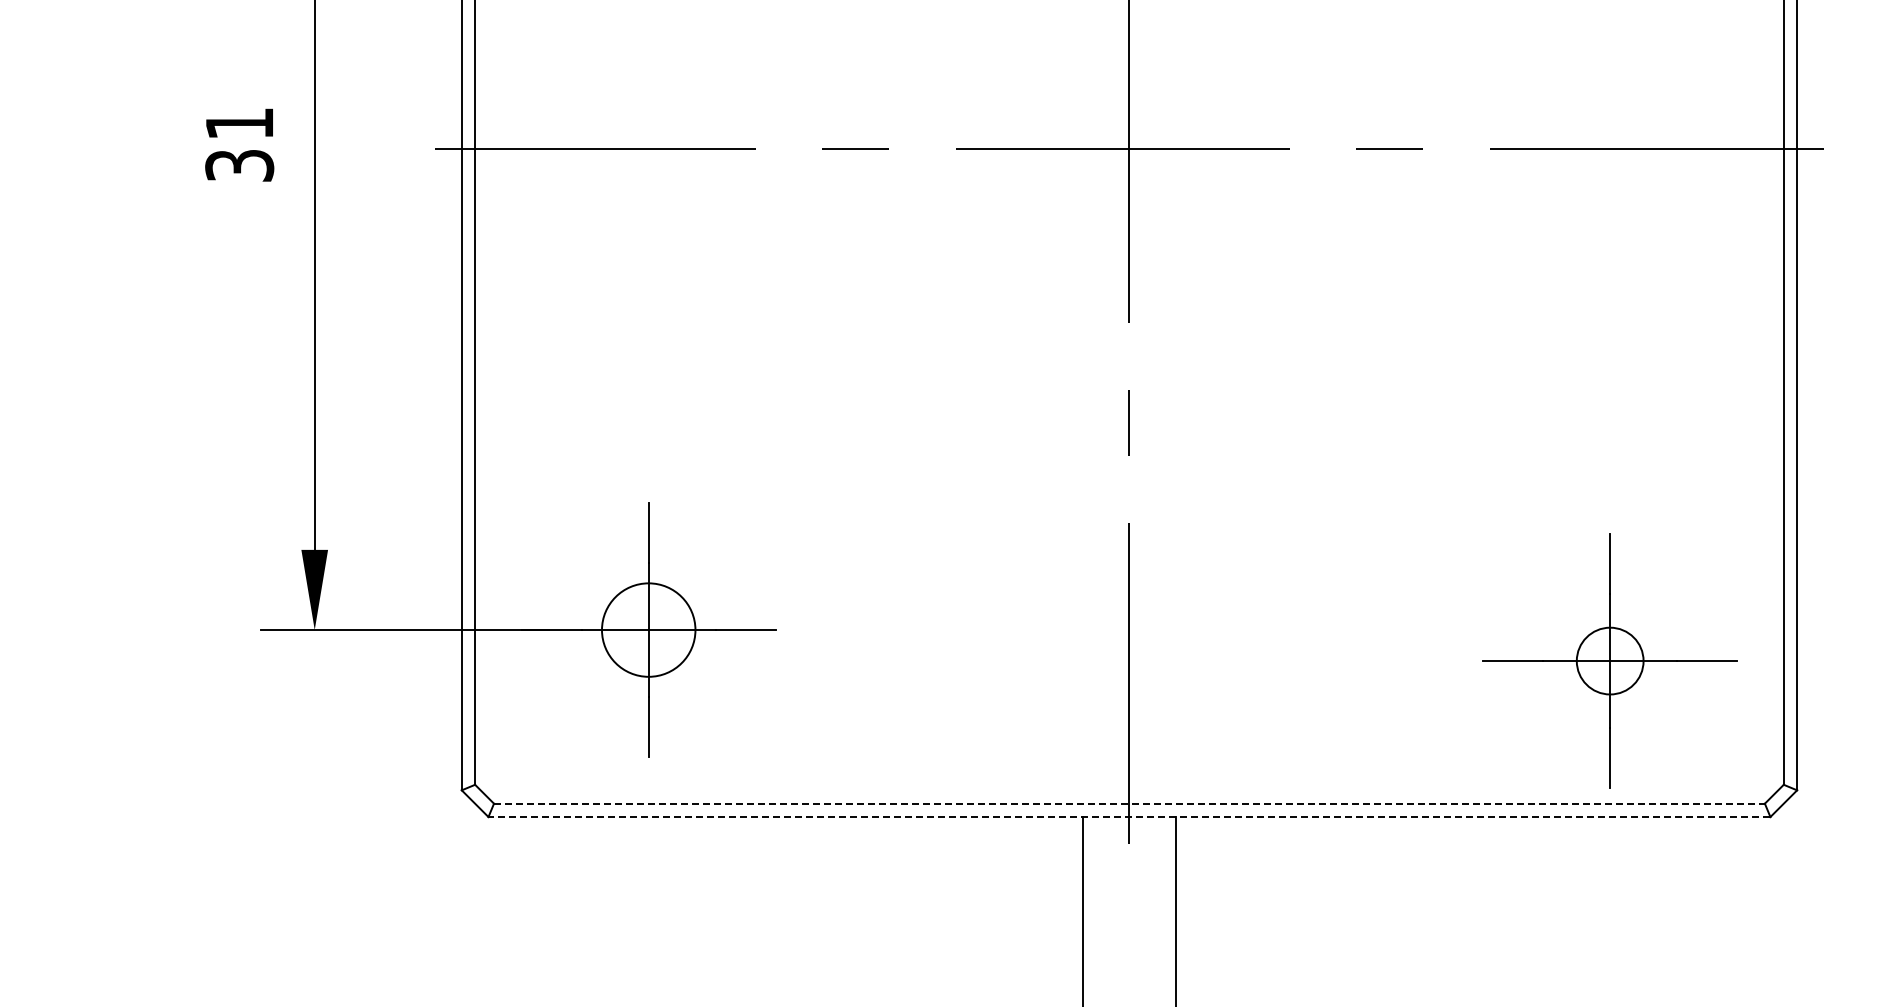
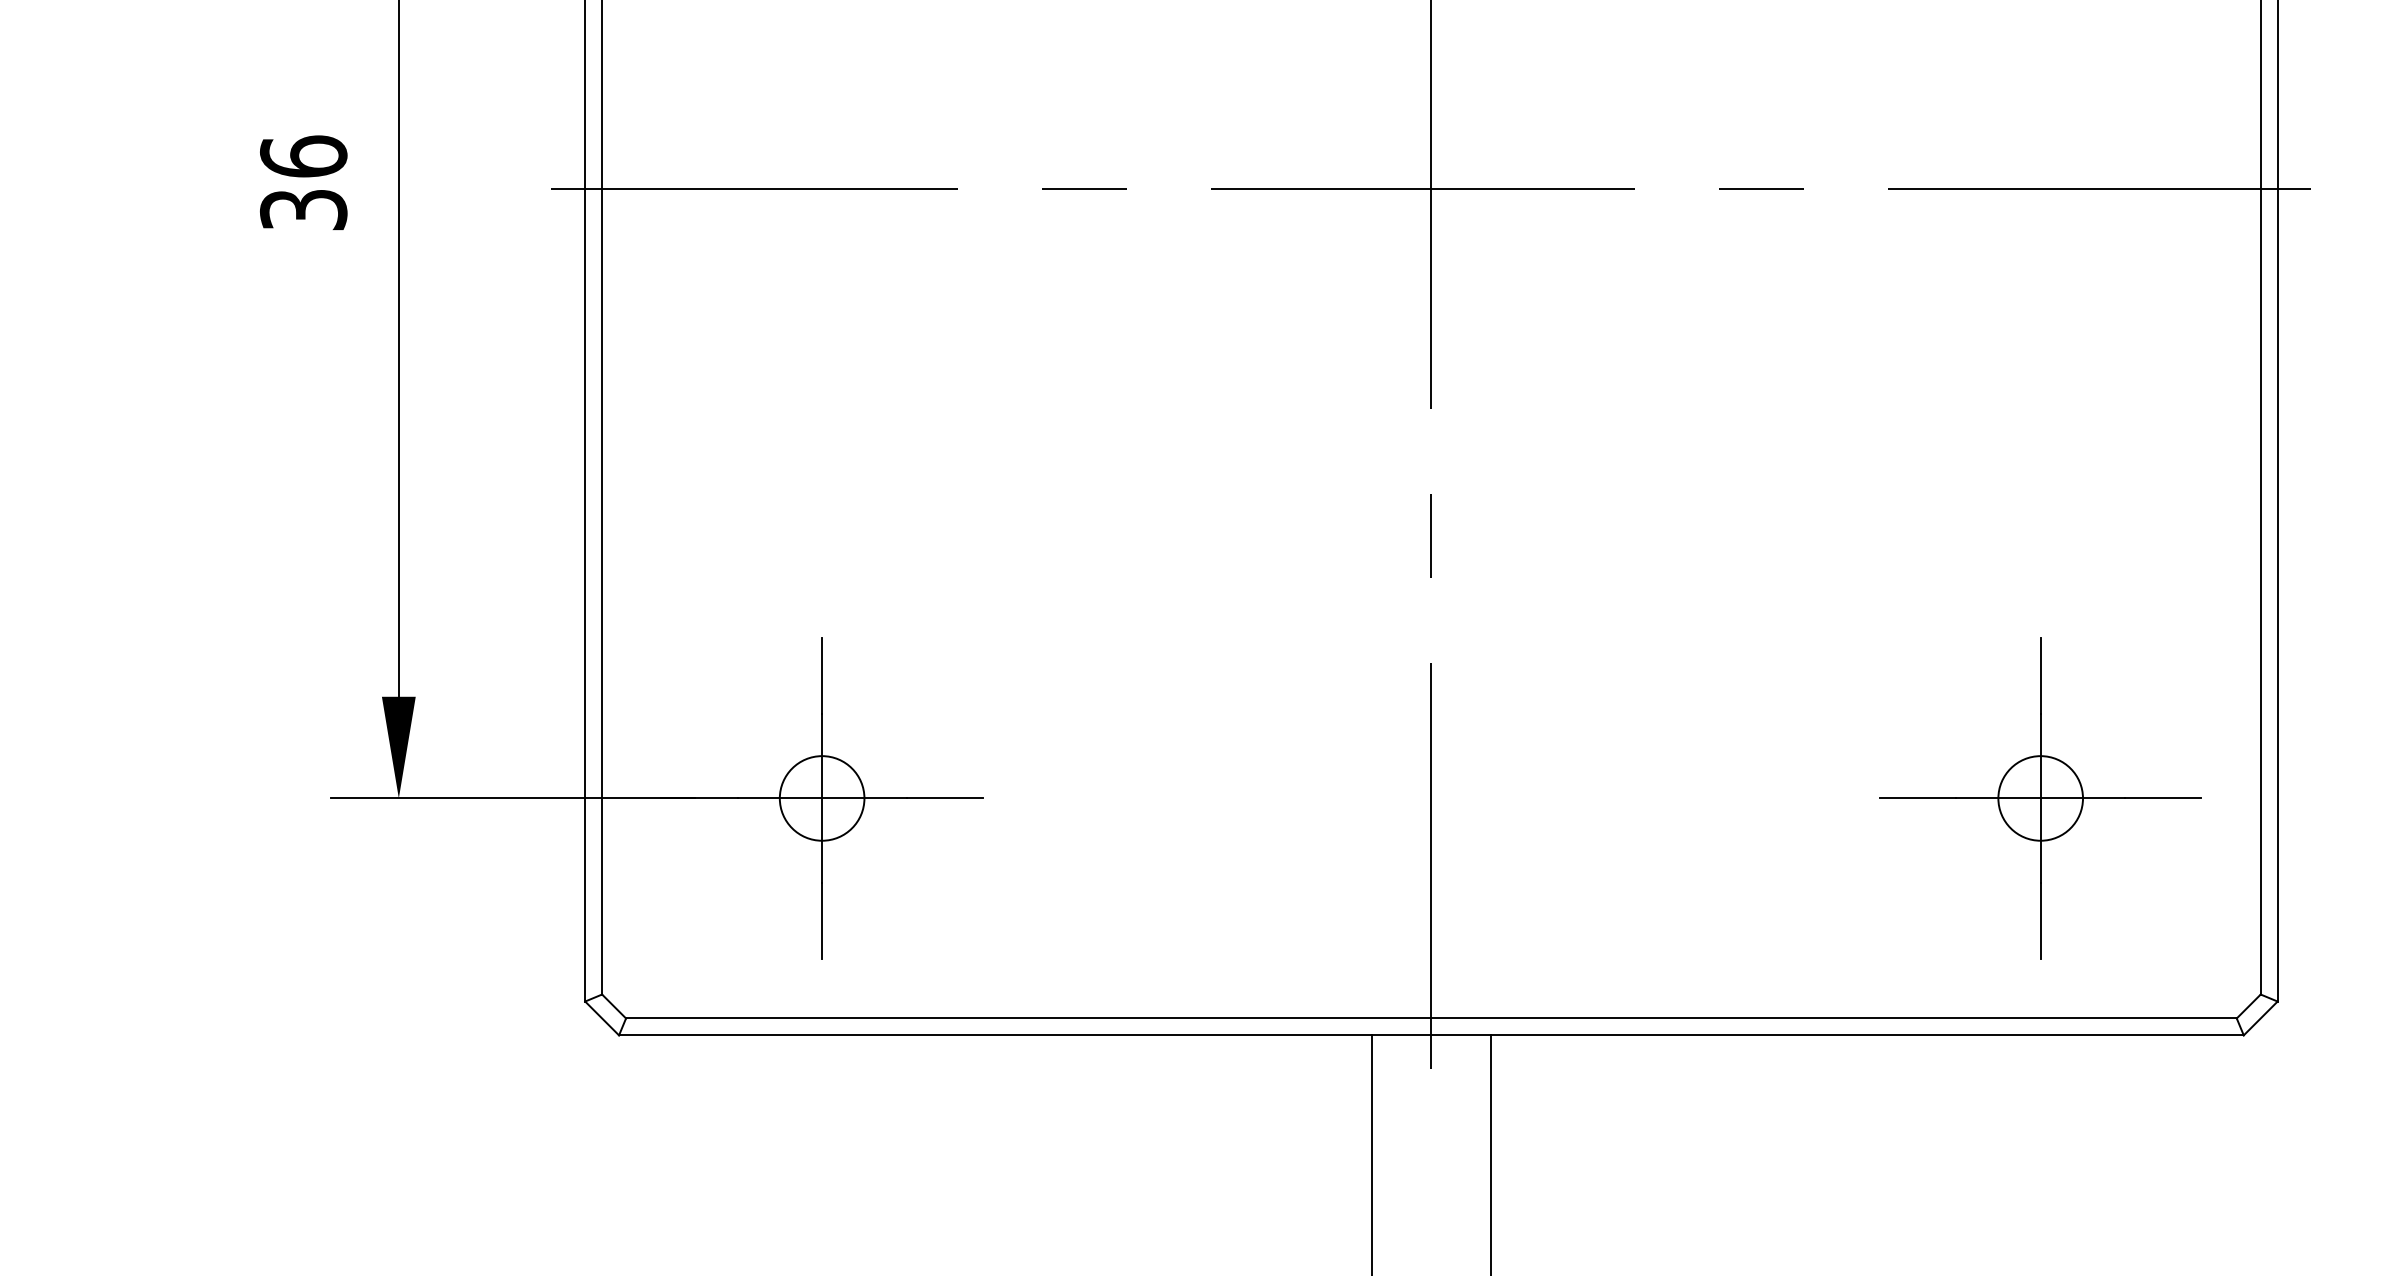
text: (239, 123) -> (303, 156), 31 -> 36
circle: (648, 629) -> (821, 797), size x0.71
part: (1609, 660) -> (2039, 797), moved
line: (1129, 803) -> (1431, 1018), dashed -> solid
line: (1129, 817) -> (1431, 1035), dashed -> solid

